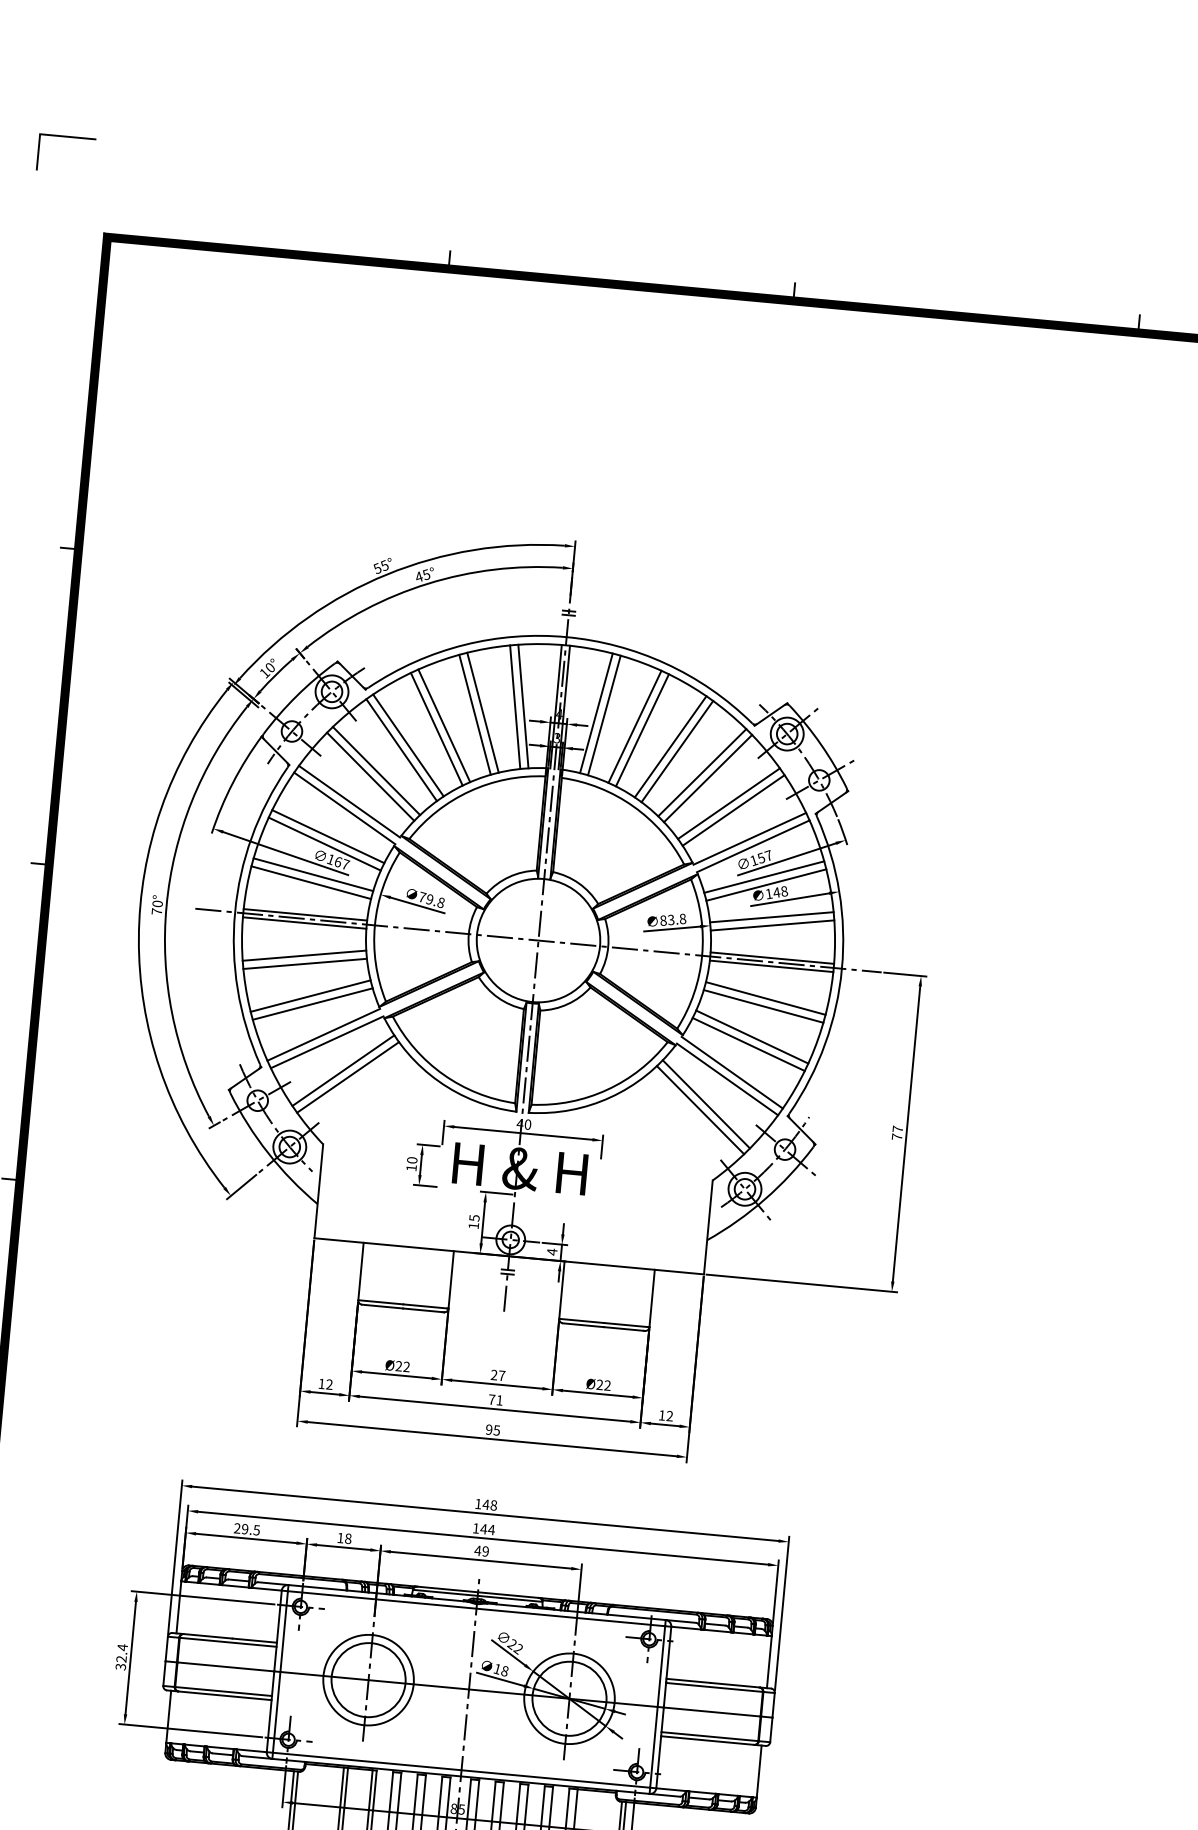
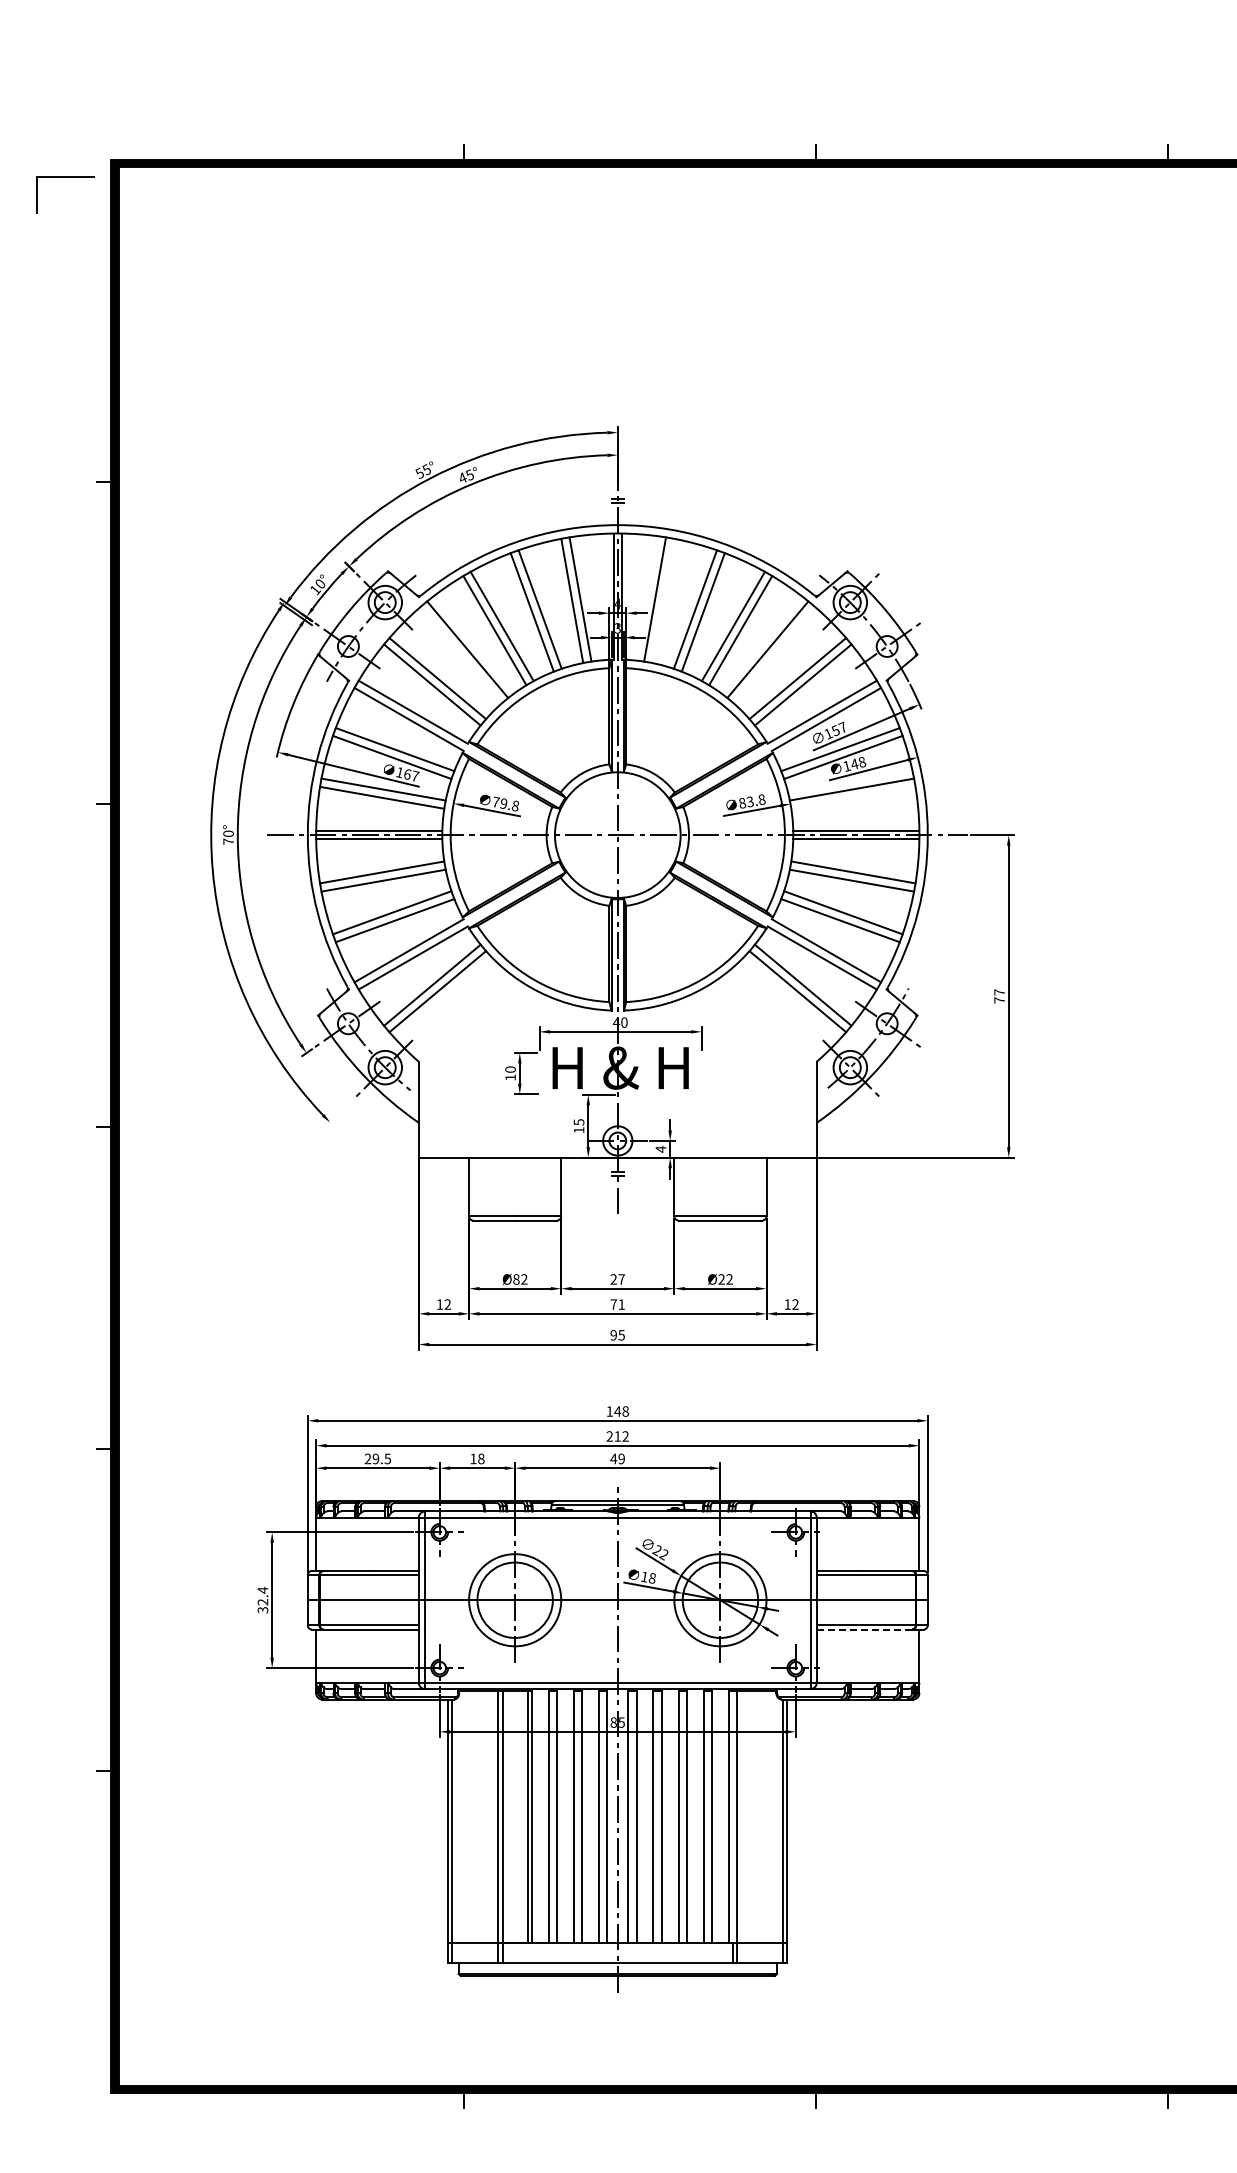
line: (67, 137) -> (65, 177), moved
line: (604, 715) -> (663, 600), removed
line: (400, 749) -> (460, 654), removed
line: (707, 777) -> (773, 654), removed
line: (772, 925) -> (853, 797), removed
line: (240, 1186) -> (339, 1112), removed
text: (399, 1366) -> (516, 1279), Ø22 -> Ø82
text: (483, 1529) -> (617, 1436), 144 -> 212
line: (707, 1740) -> (864, 1629), solid -> dashed

